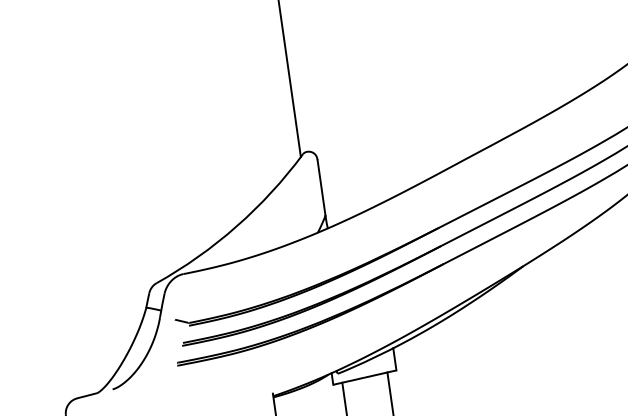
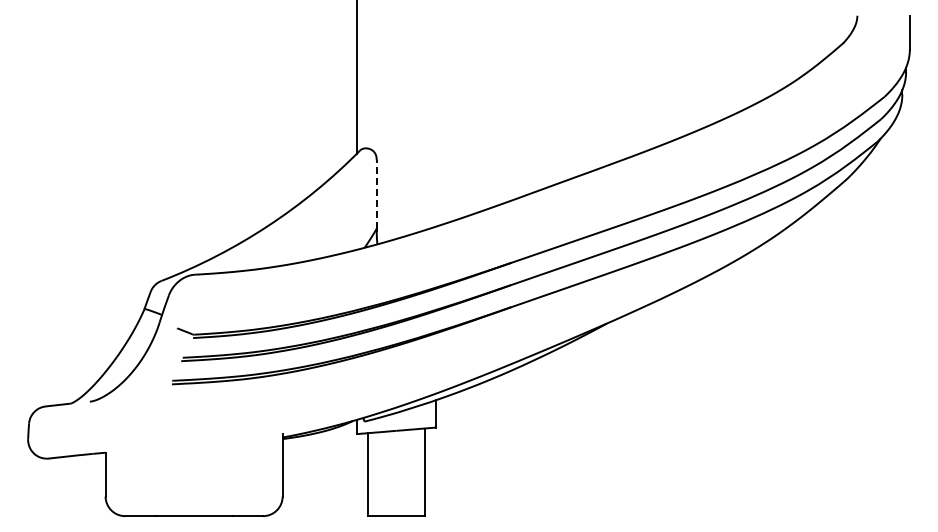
line: (321, 188) -> (376, 194), solid -> dashed

